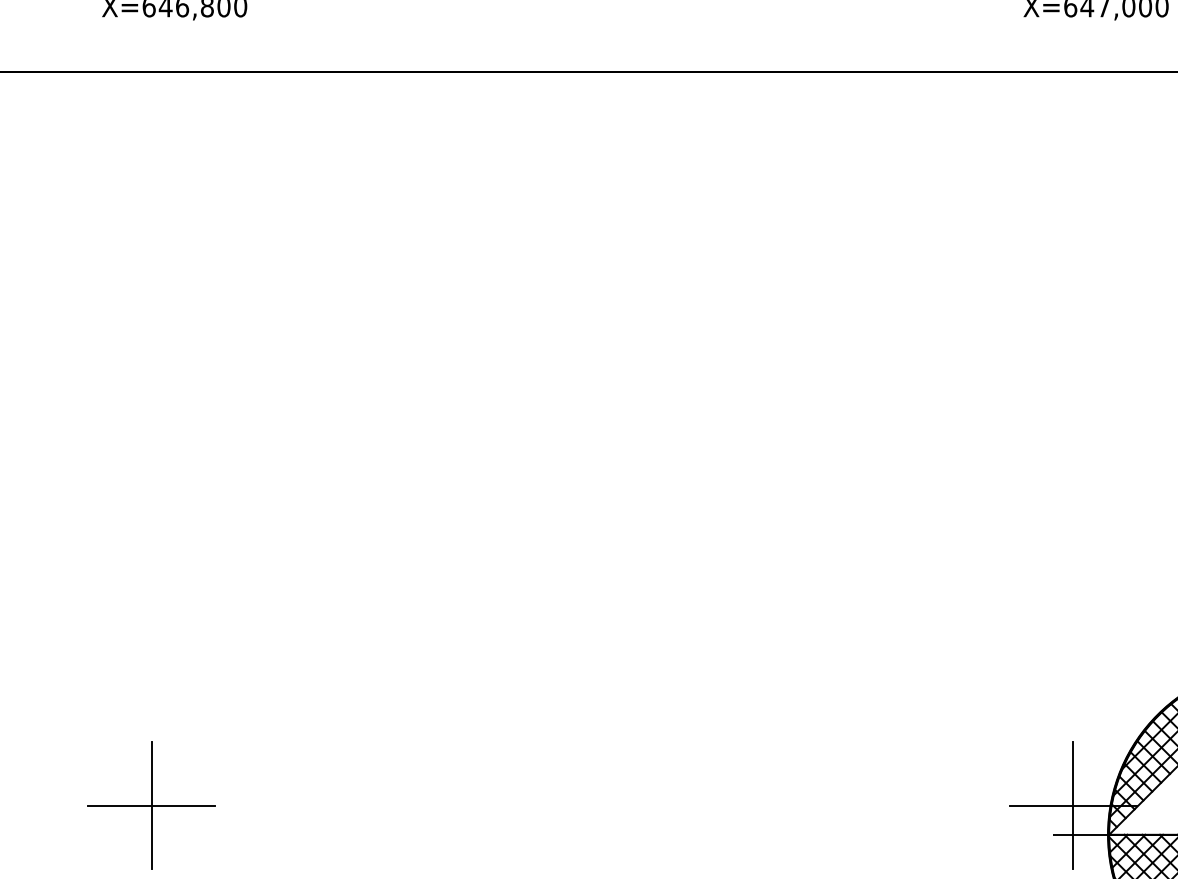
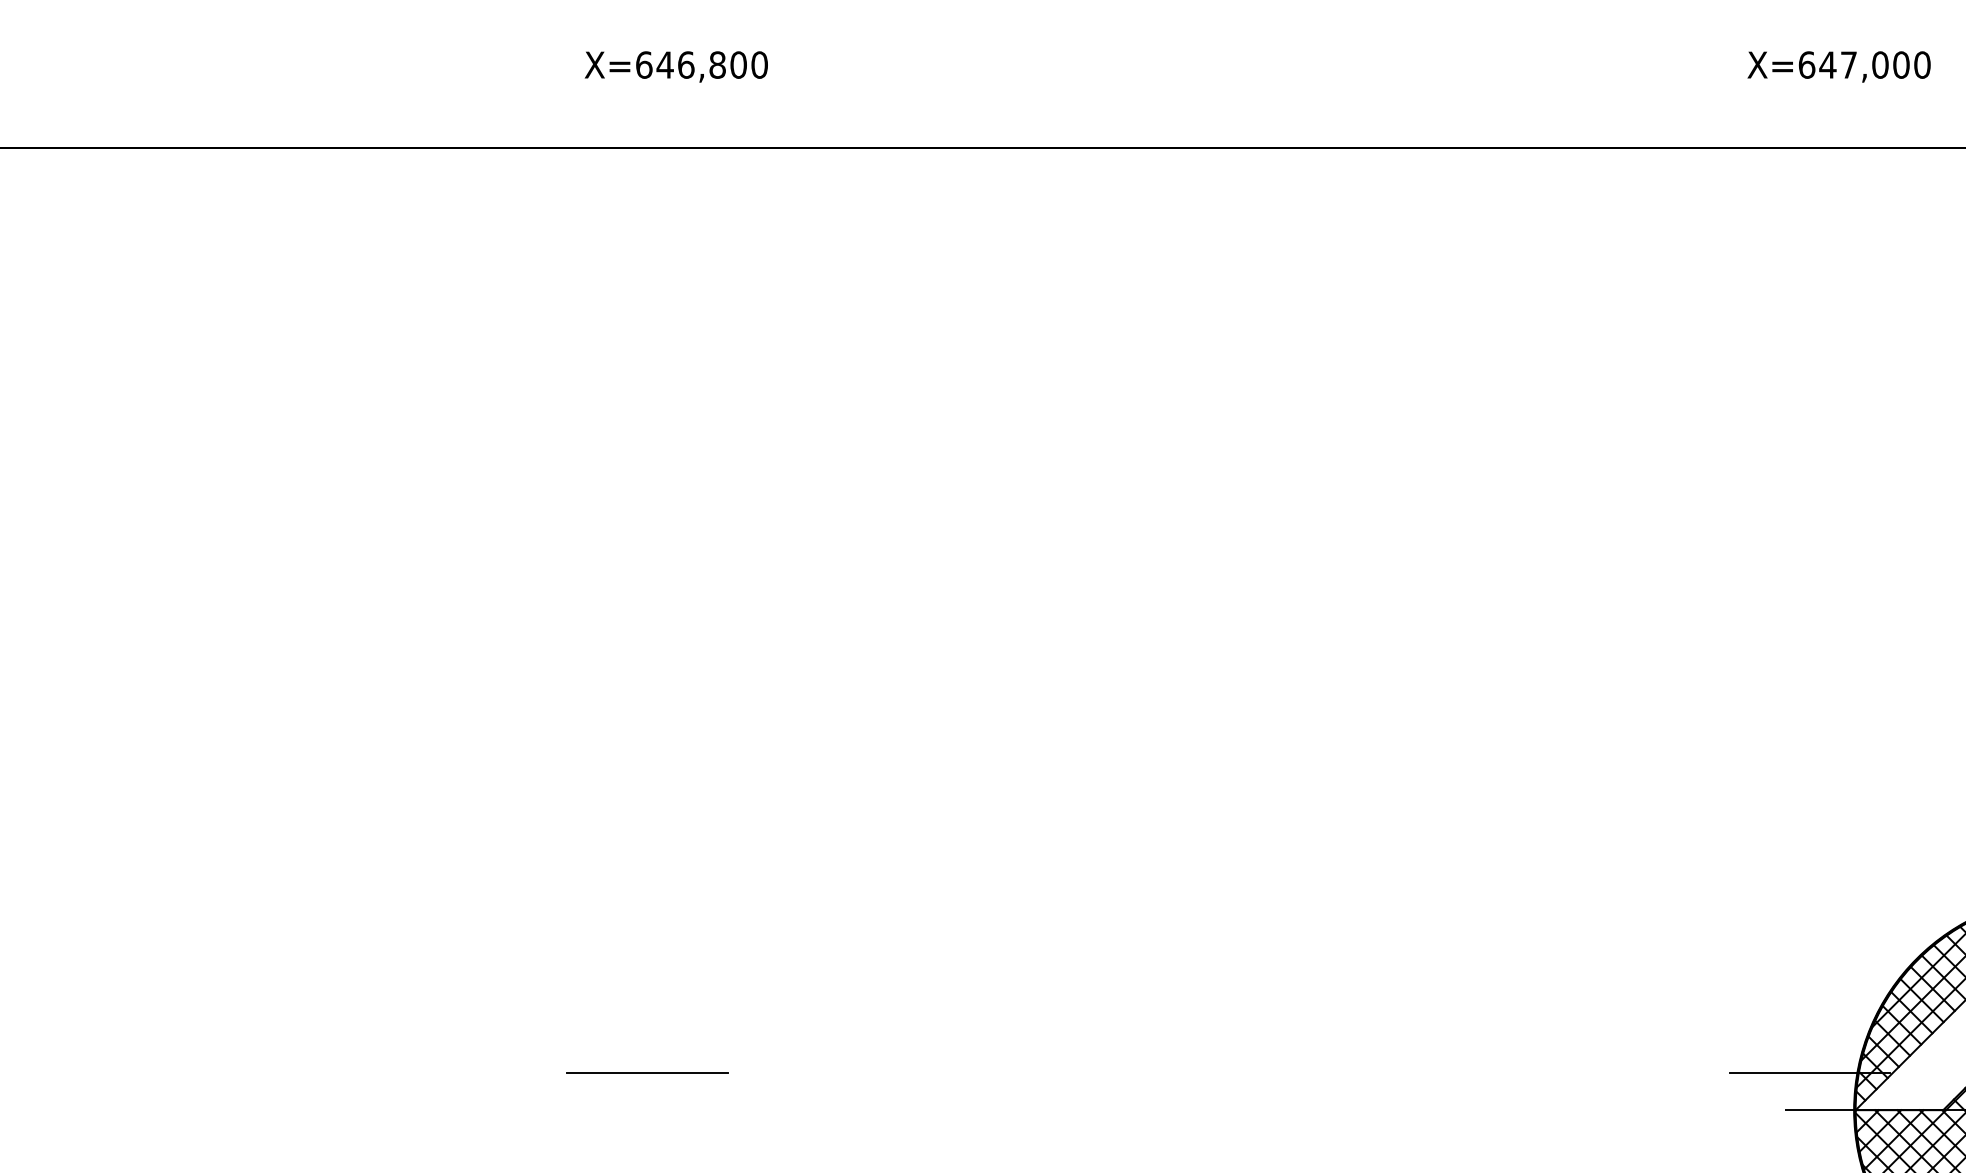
line: (151, 805) -> (647, 1073), removed
line: (1073, 805) -> (1810, 1073), removed

